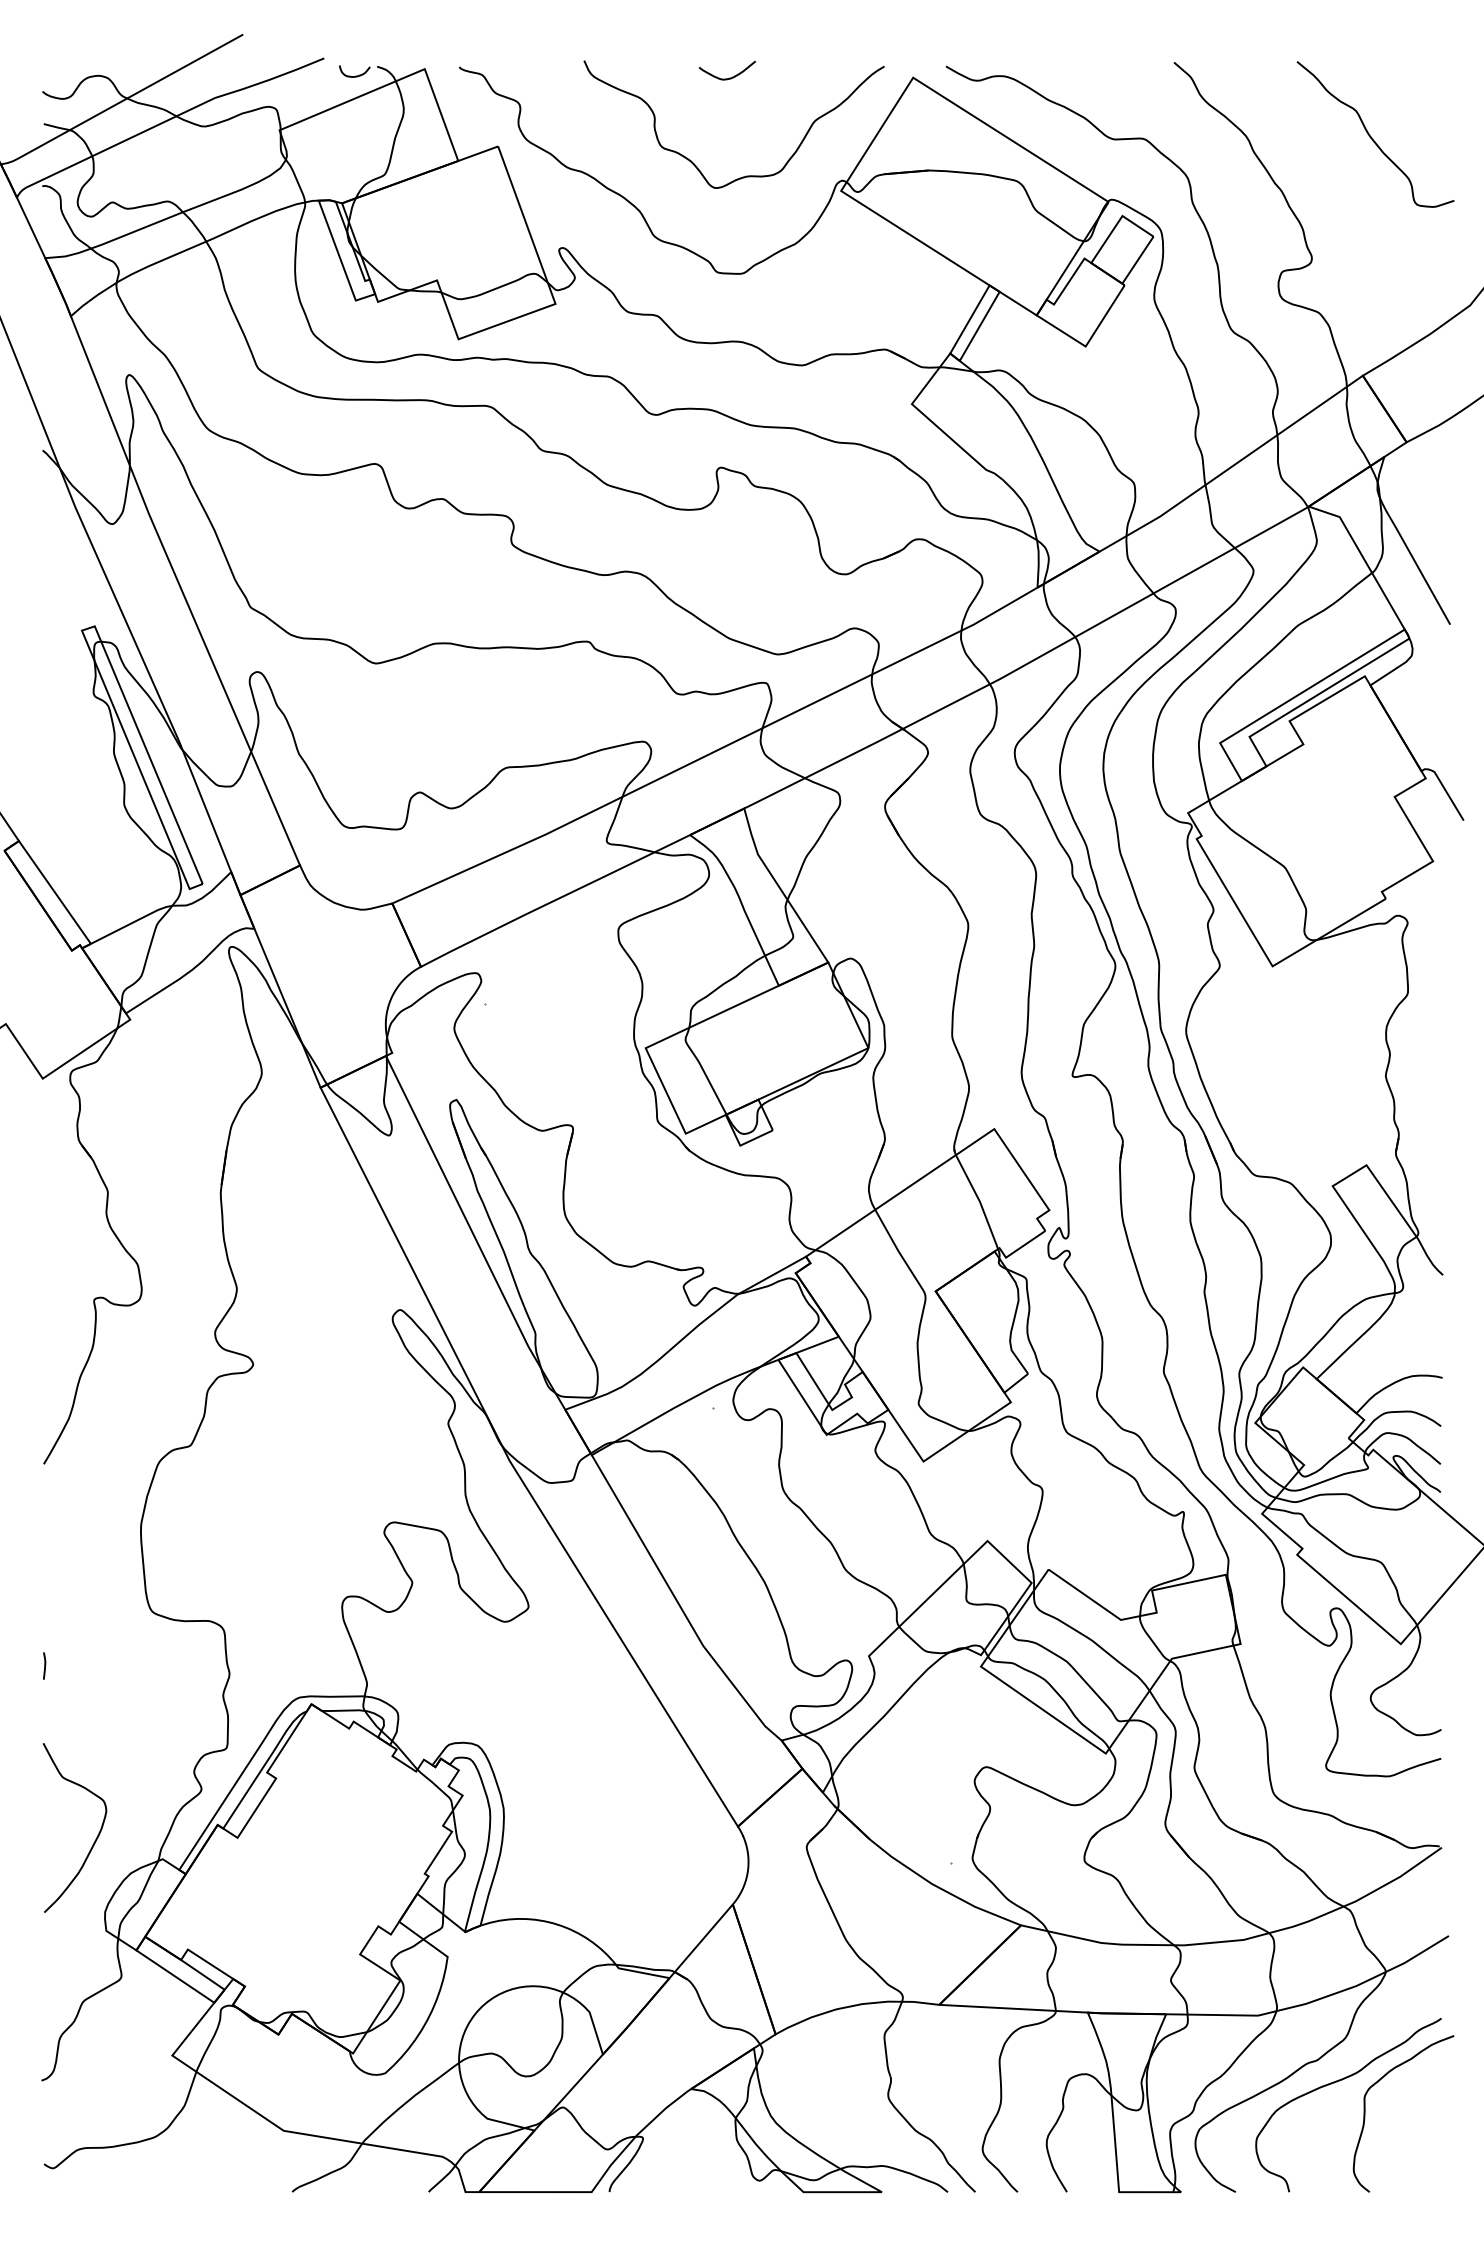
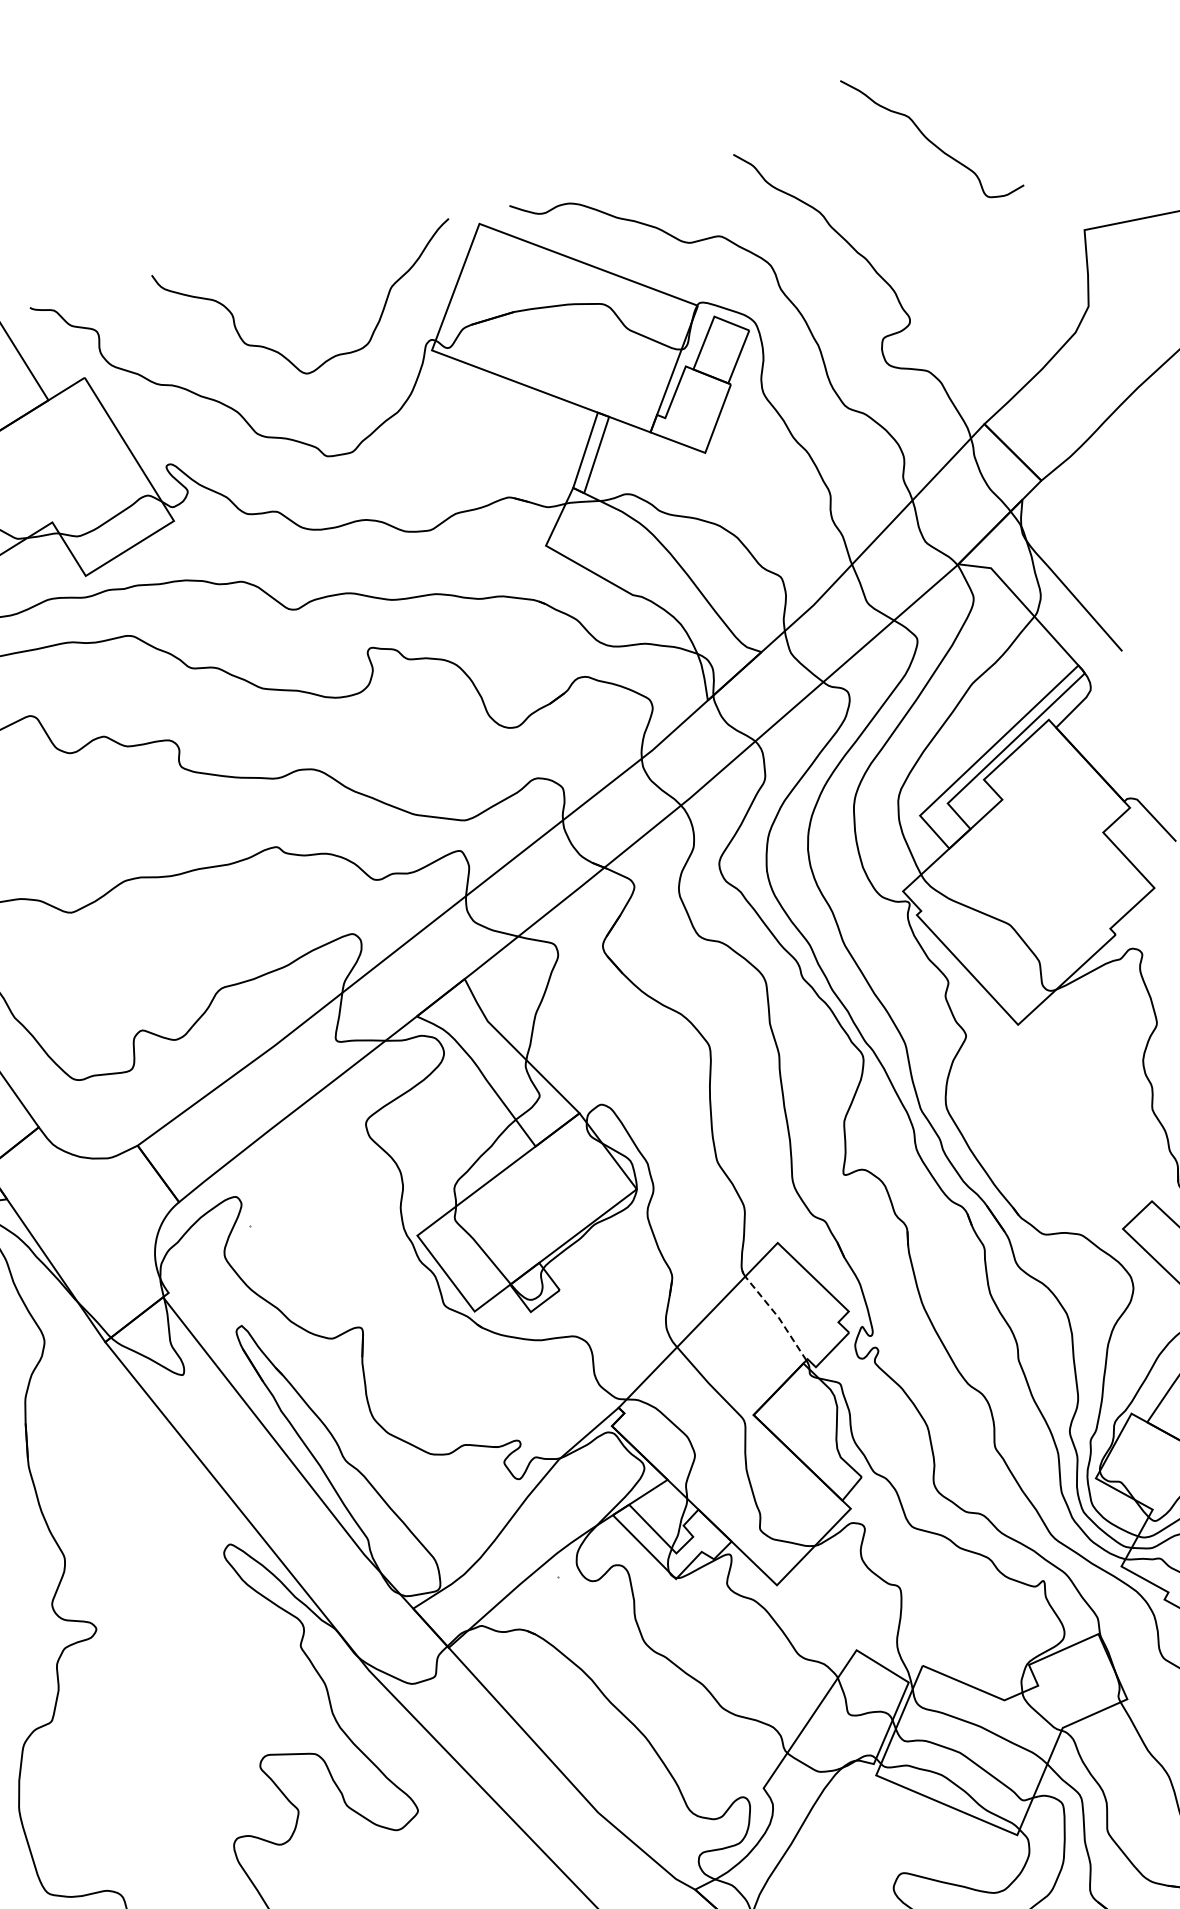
curve: (729, 77) -> (298, 261), removed
curve: (1372, 137) -> (930, 139), moved
line: (979, 1200) -> (777, 1316), solid -> dashed

